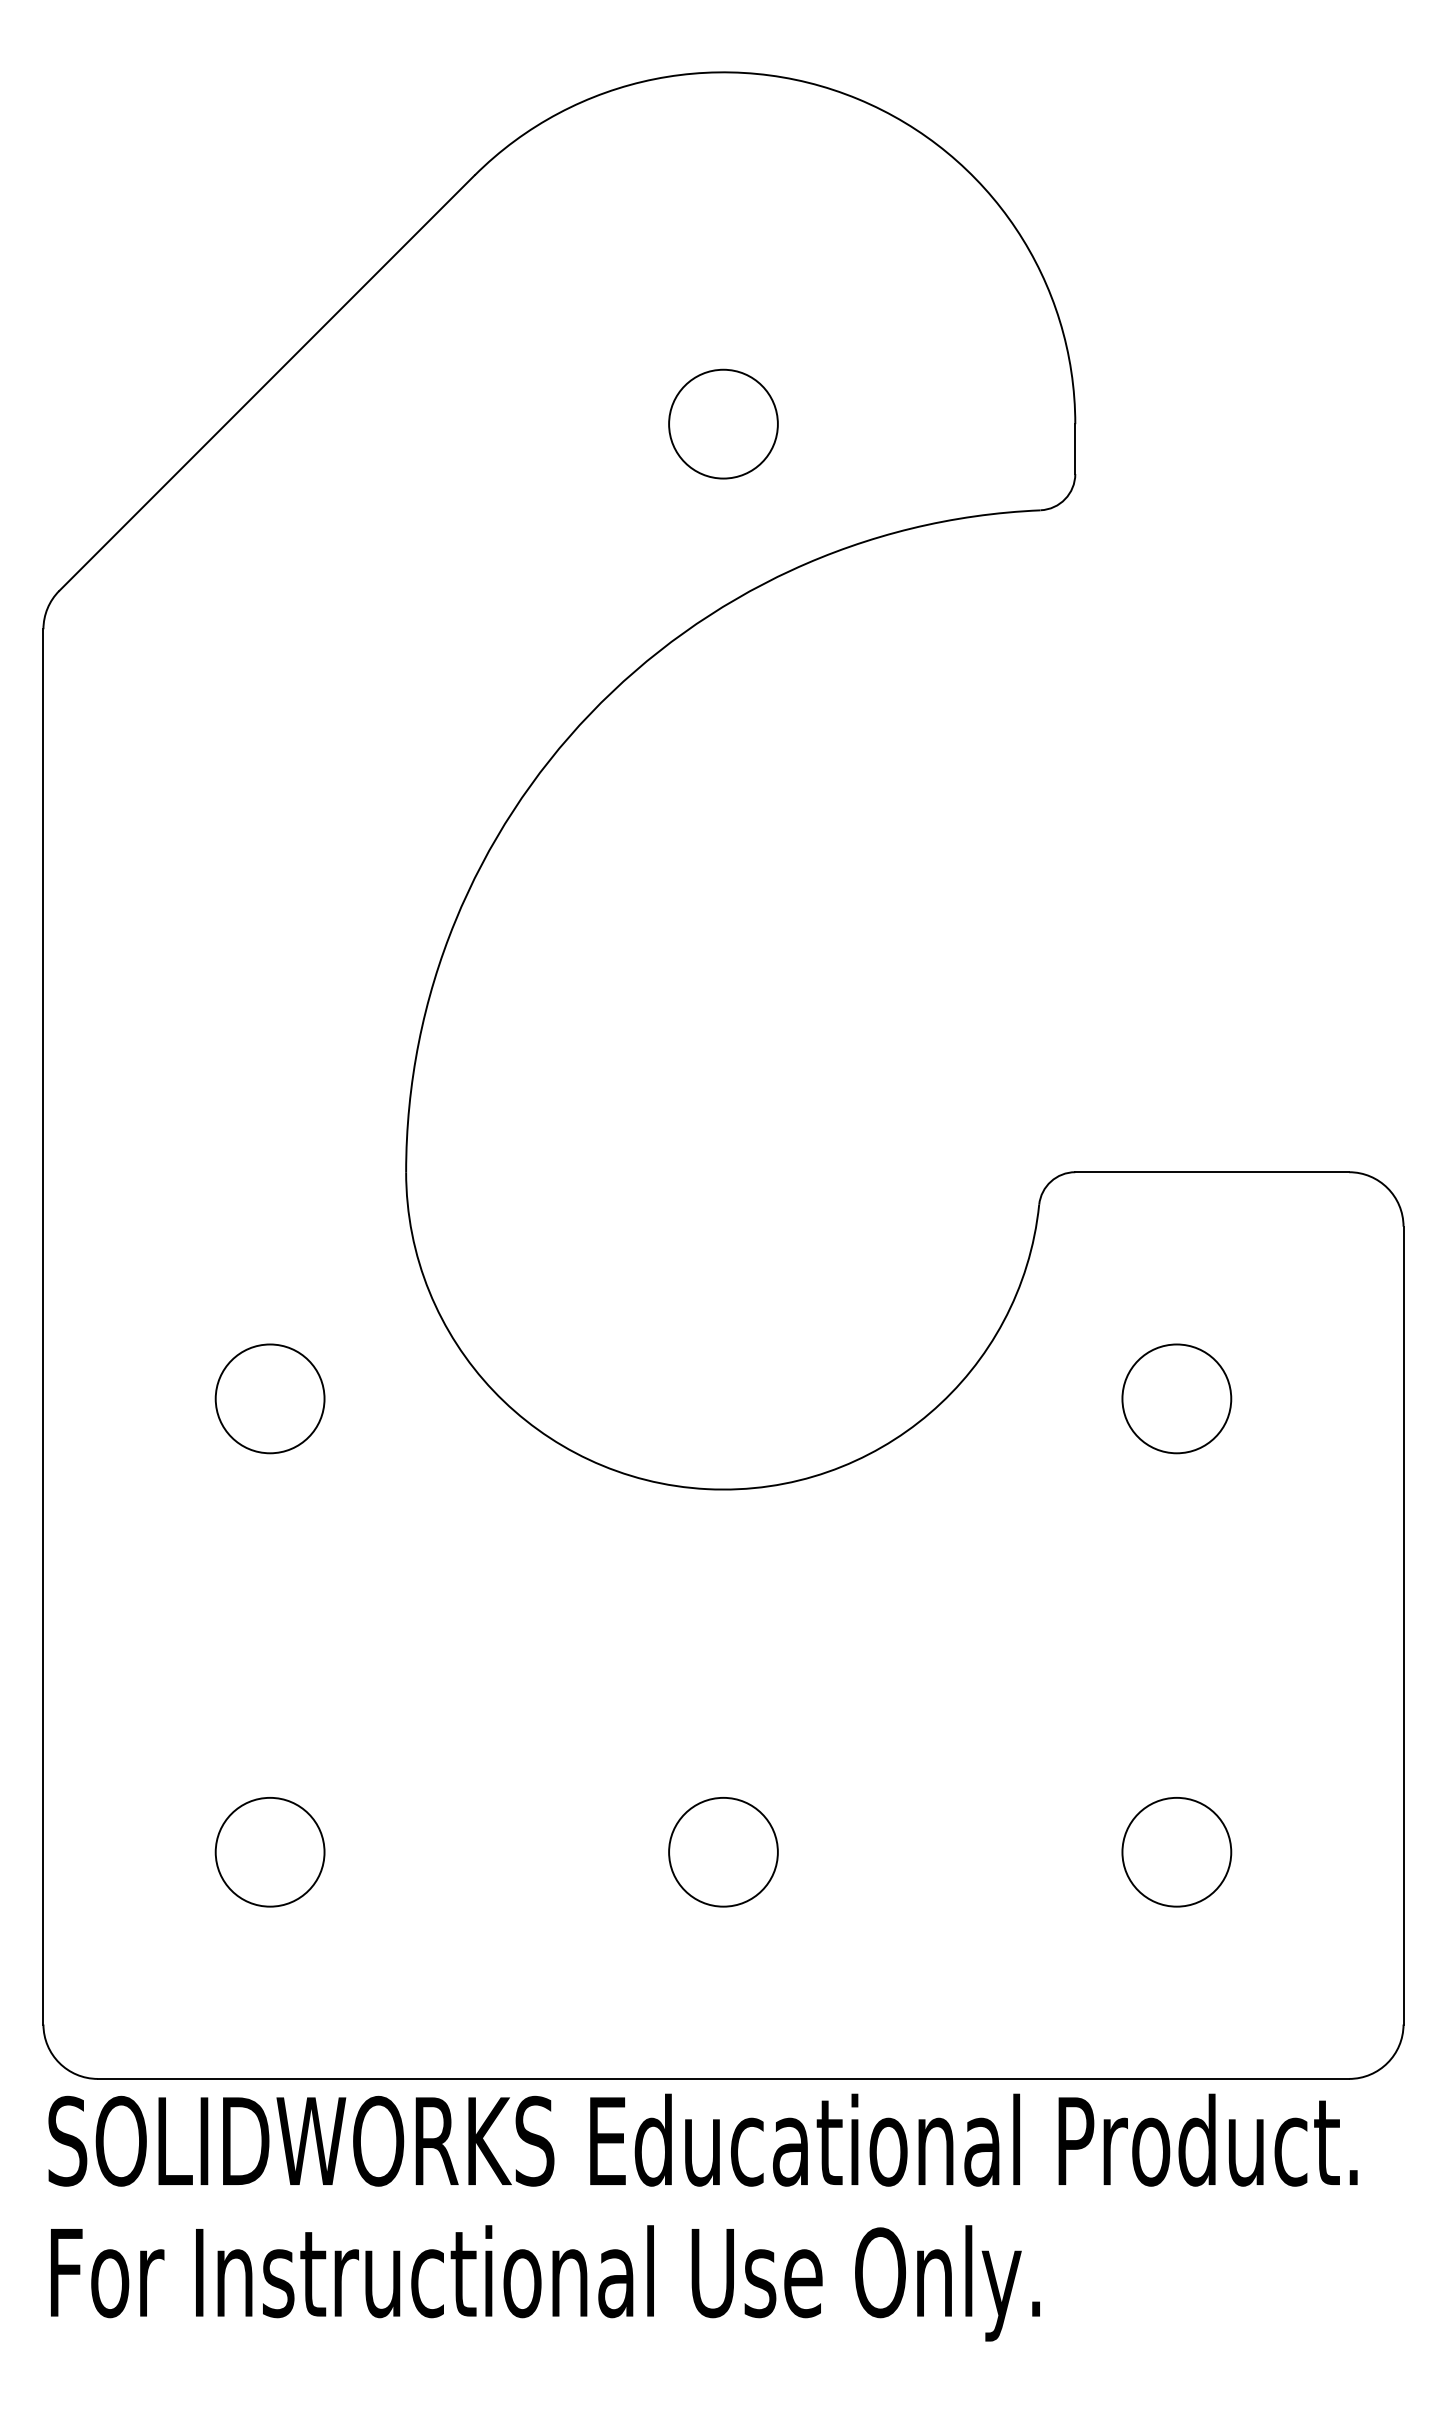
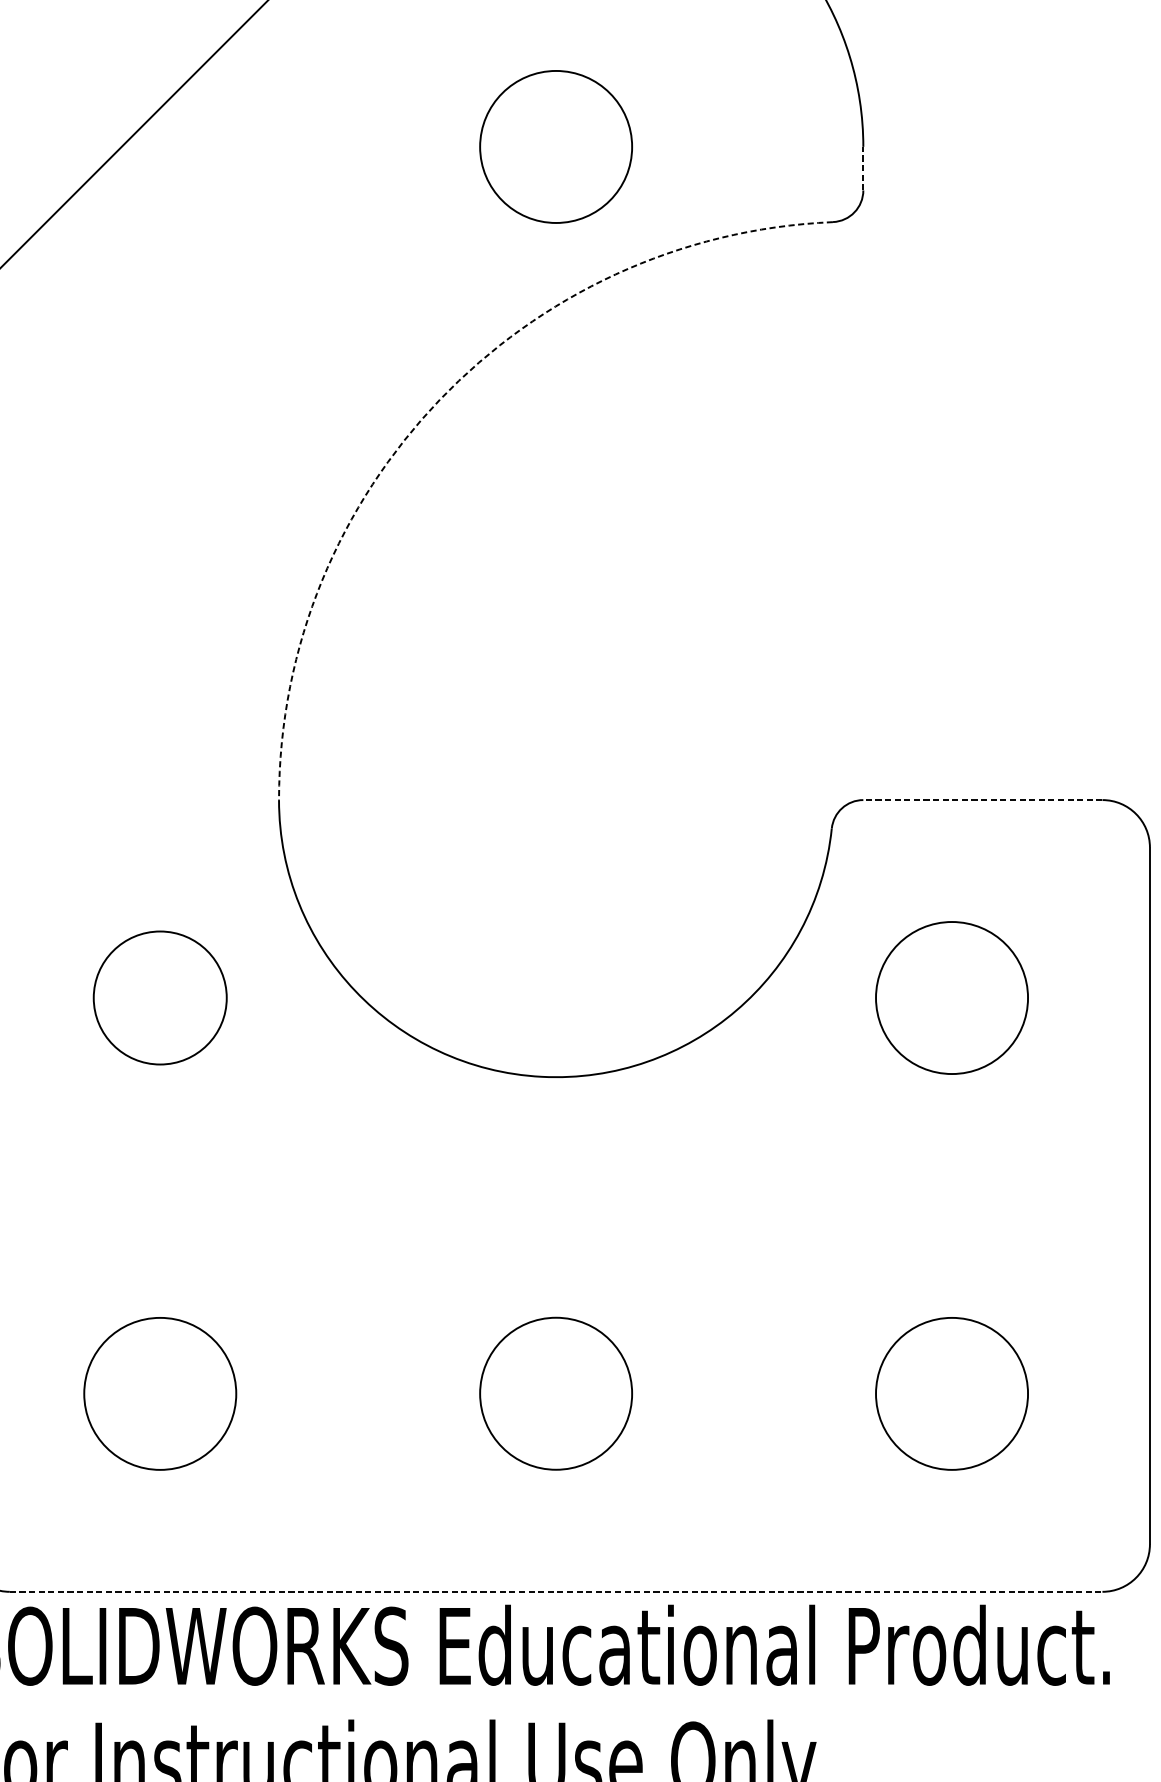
circle: (723, 423) -> (556, 146), size x1.6
line: (1075, 449) -> (863, 169), solid -> dashed
arc: (590, 713) -> (440, 399), solid -> dashed
line: (1212, 1172) -> (983, 800), solid -> dashed
circle: (269, 1398) -> (159, 997), size x1.4
circle: (1176, 1398) -> (951, 997), size x1.6
circle: (269, 1851) -> (159, 1393), size x1.6
circle: (1176, 1851) -> (951, 1393), size x1.6
circle: (723, 1852) -> (556, 1394), size x1.6
line: (723, 2078) -> (556, 1591), solid -> dashed

